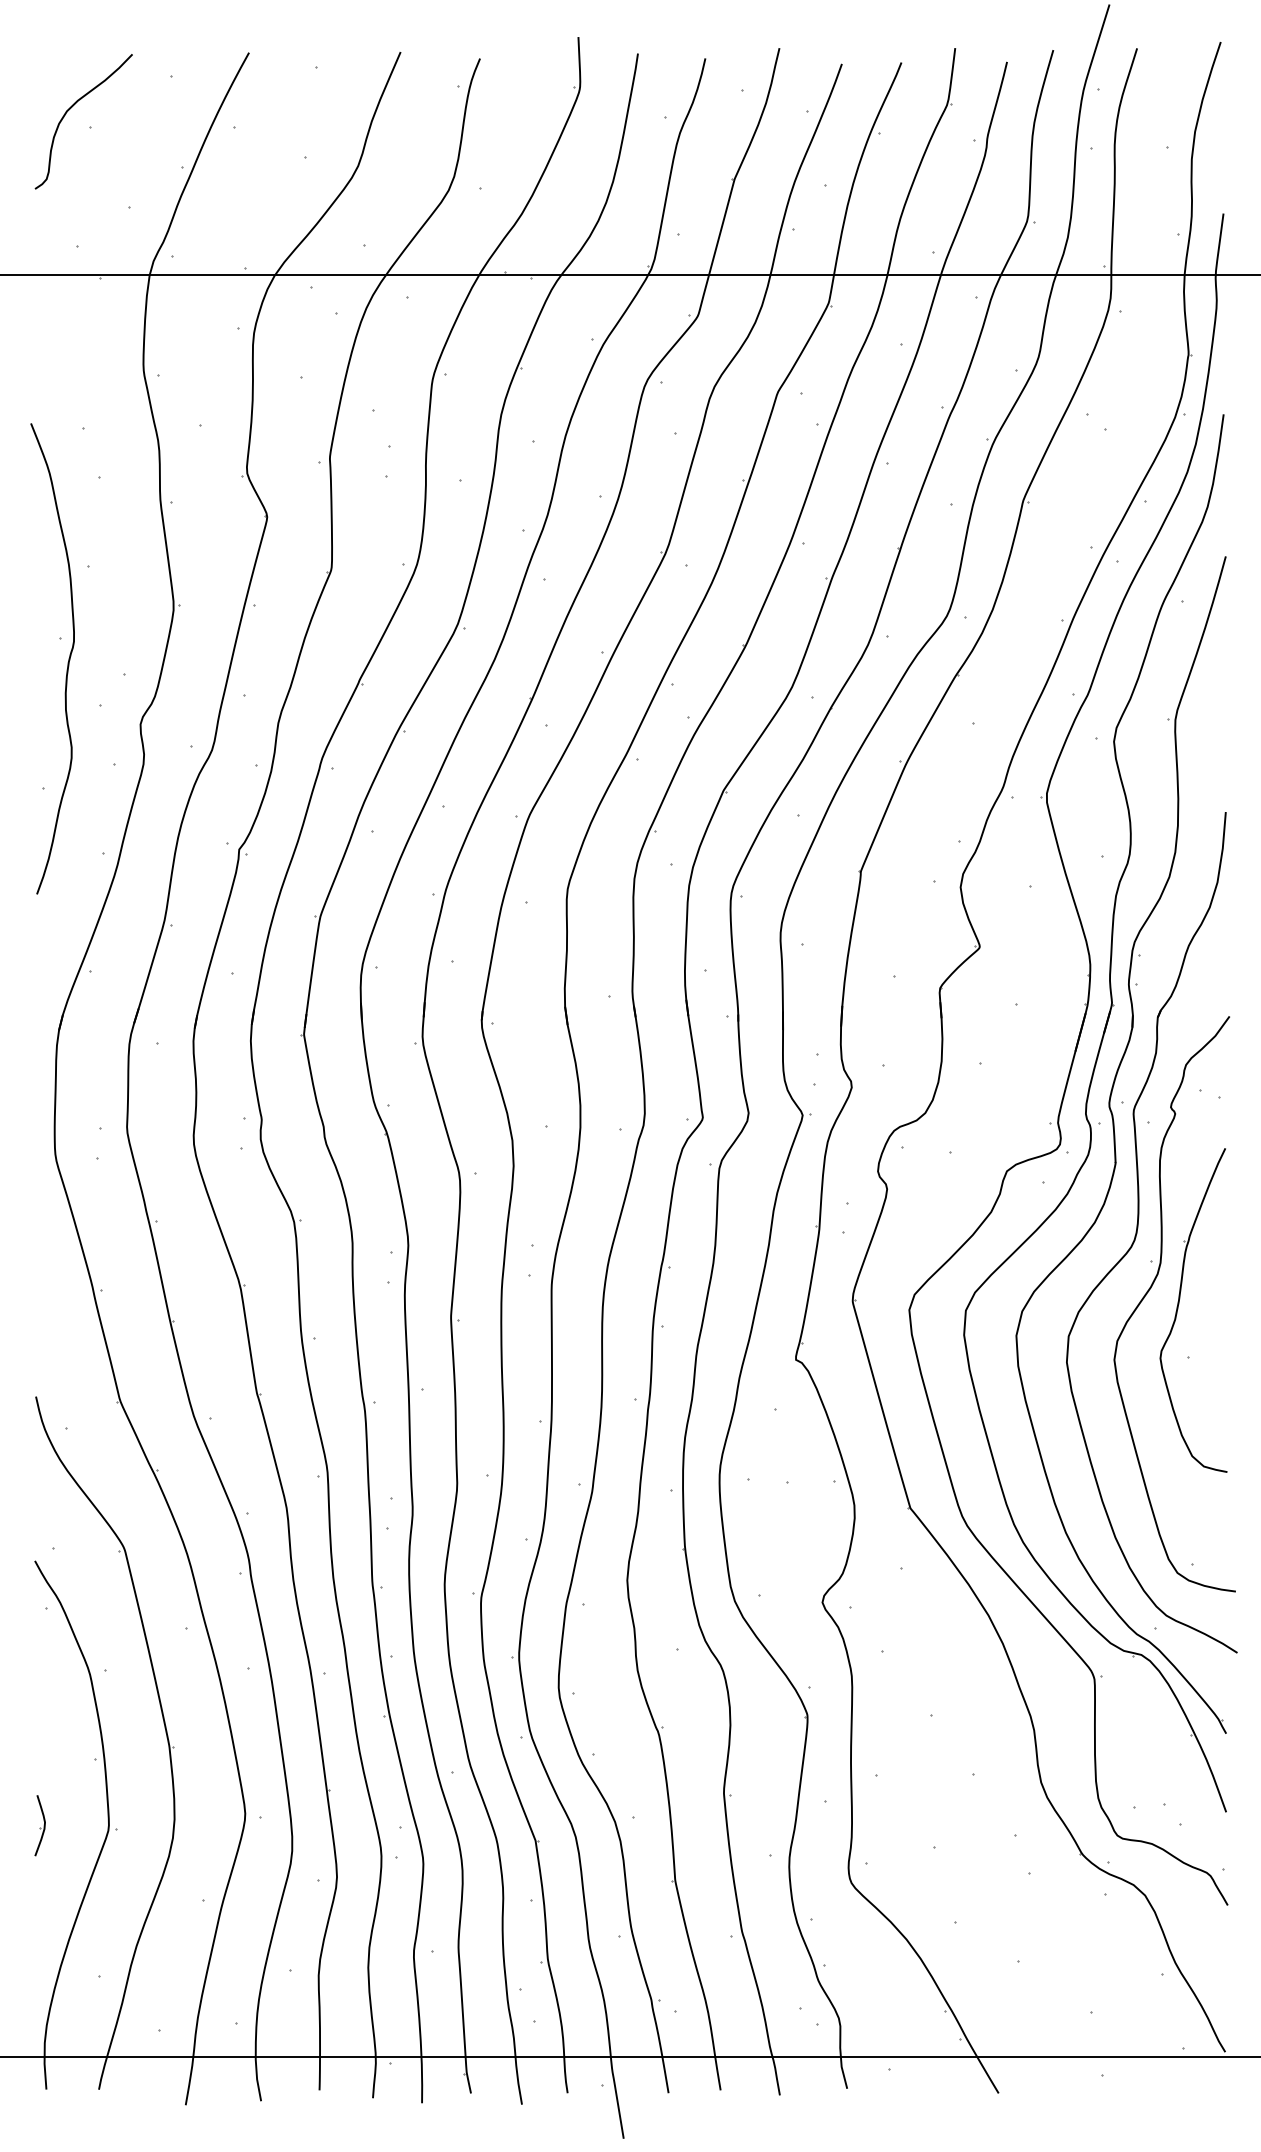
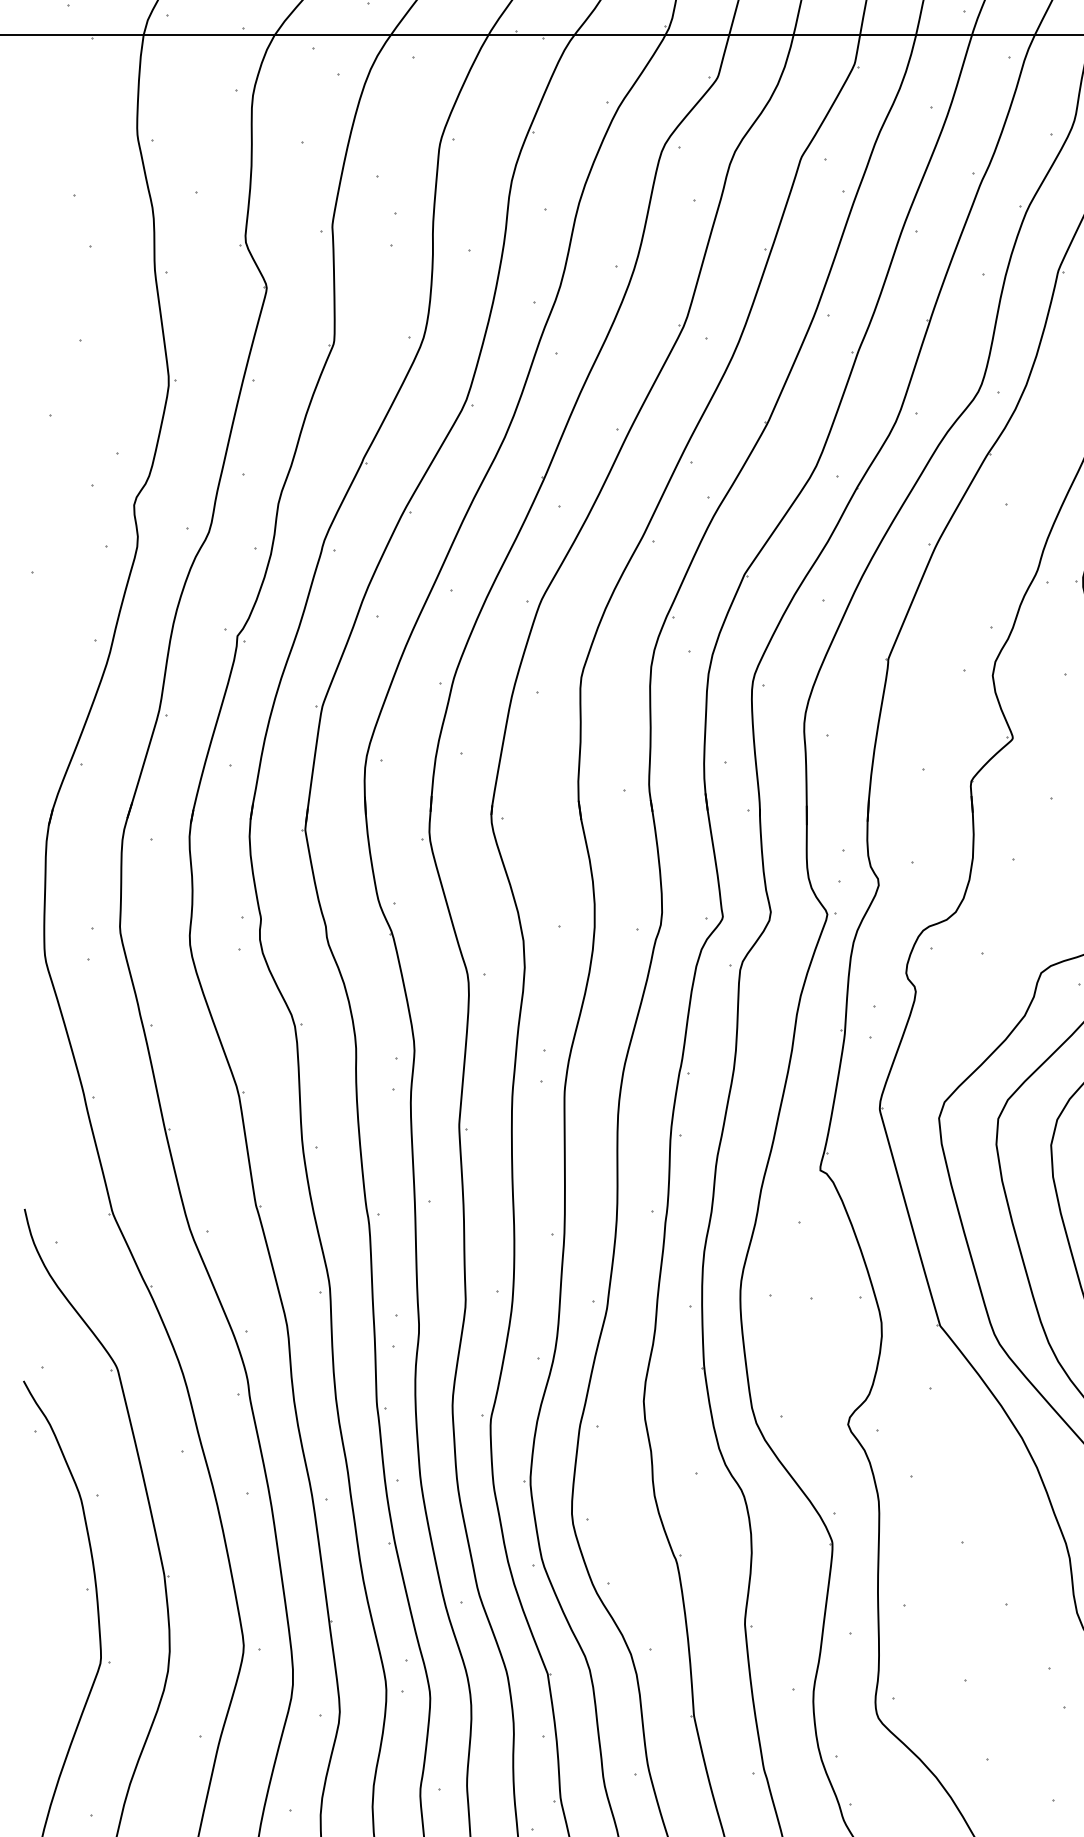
curve: (67, 662) -> (57, 440), removed
part: (39, 1825) -> (28, 1657), removed

